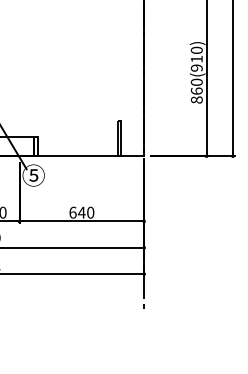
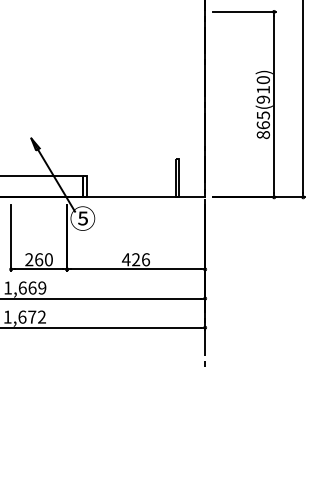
text: (196, 82) -> (262, 115), 860(910) -> 865(910)
text: (81, 212) -> (135, 259), 640 -> 426

